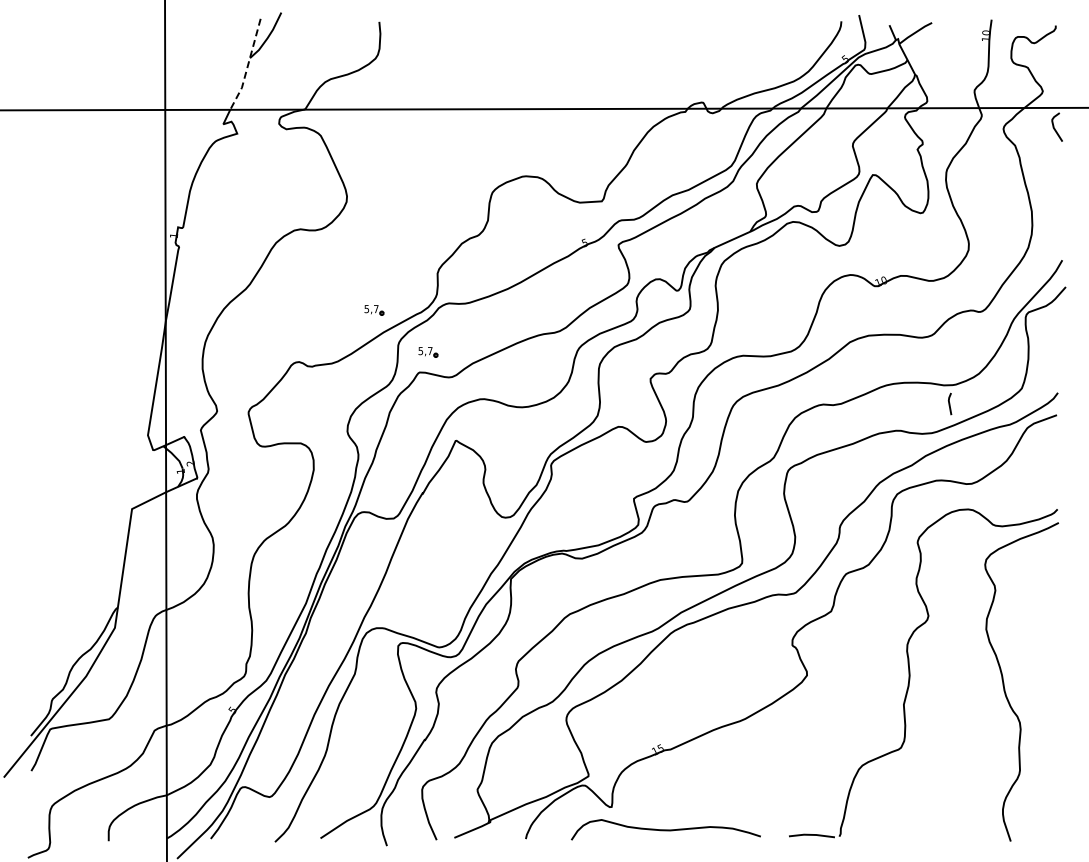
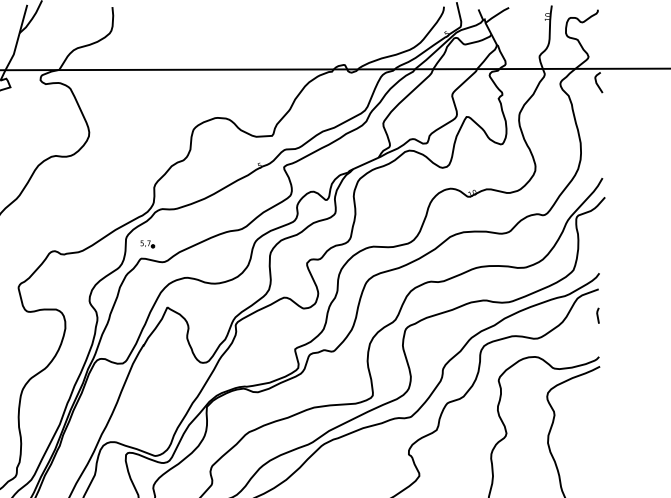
line: (247, 65) -> (17, 38), dashed -> solid
part: (374, 310) -> (108, 214), removed
line: (949, 403) -> (597, 315), moved

